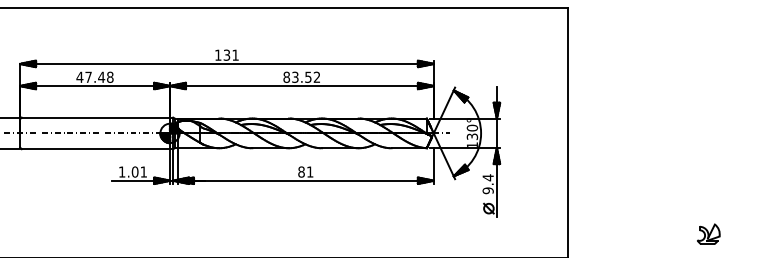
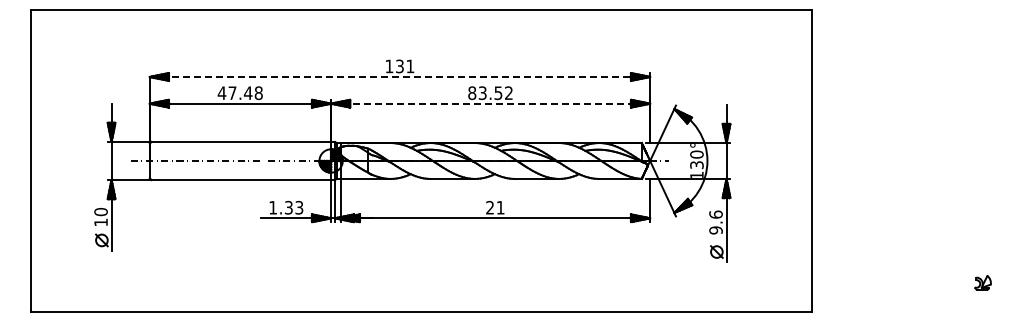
line: (227, 63) -> (400, 76), solid -> dashed
line: (301, 85) -> (490, 103), solid -> dashed
text: (138, 171) -> (293, 207), 1.01 -> 1.33
text: (301, 171) -> (490, 207), 81 -> 21
text: (487, 177) -> (715, 214), 9.4 -> 9.6
part: (708, 233) -> (982, 282), size x0.6

